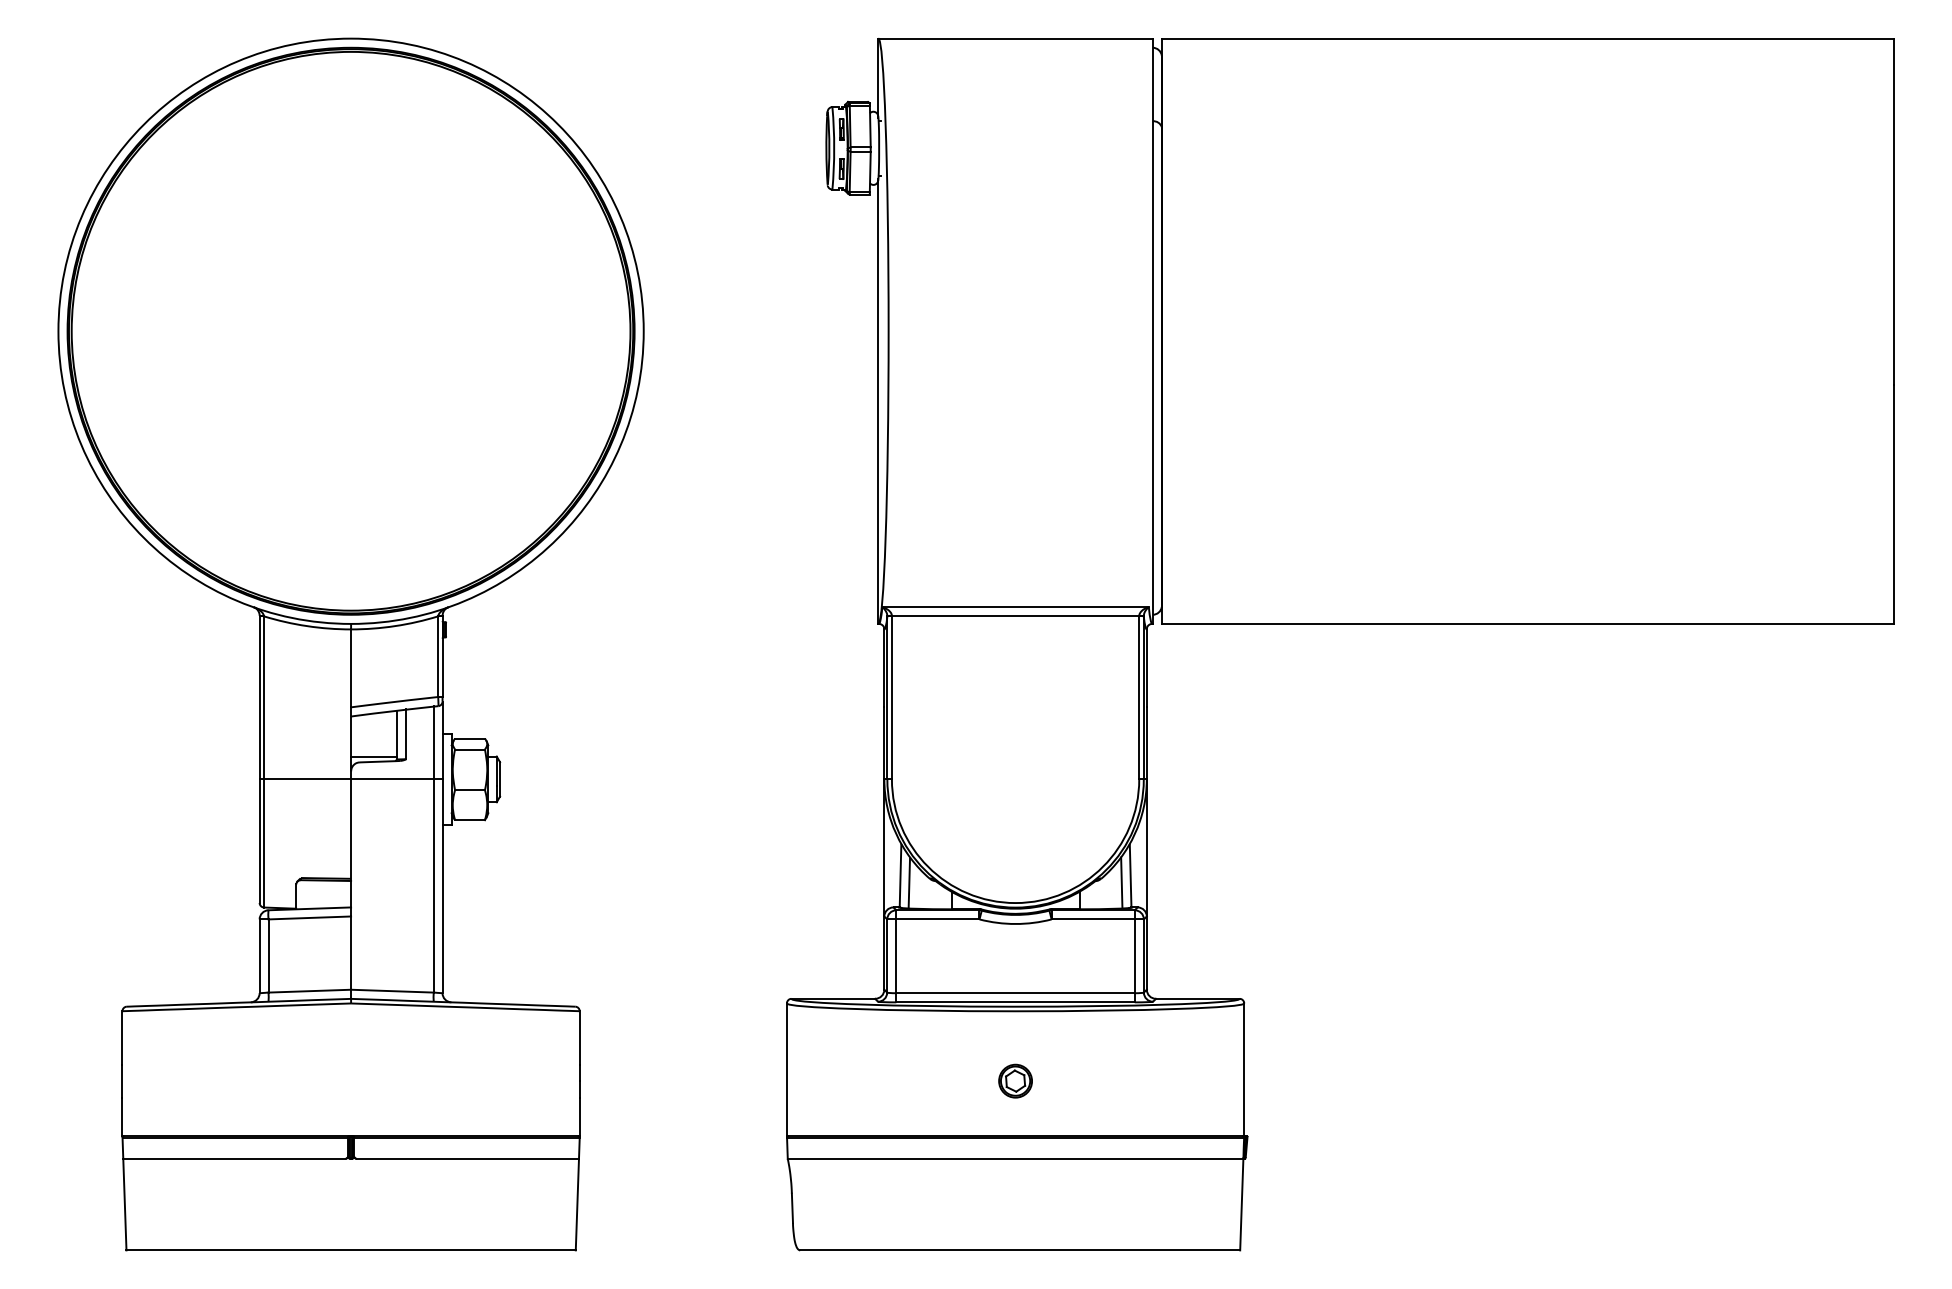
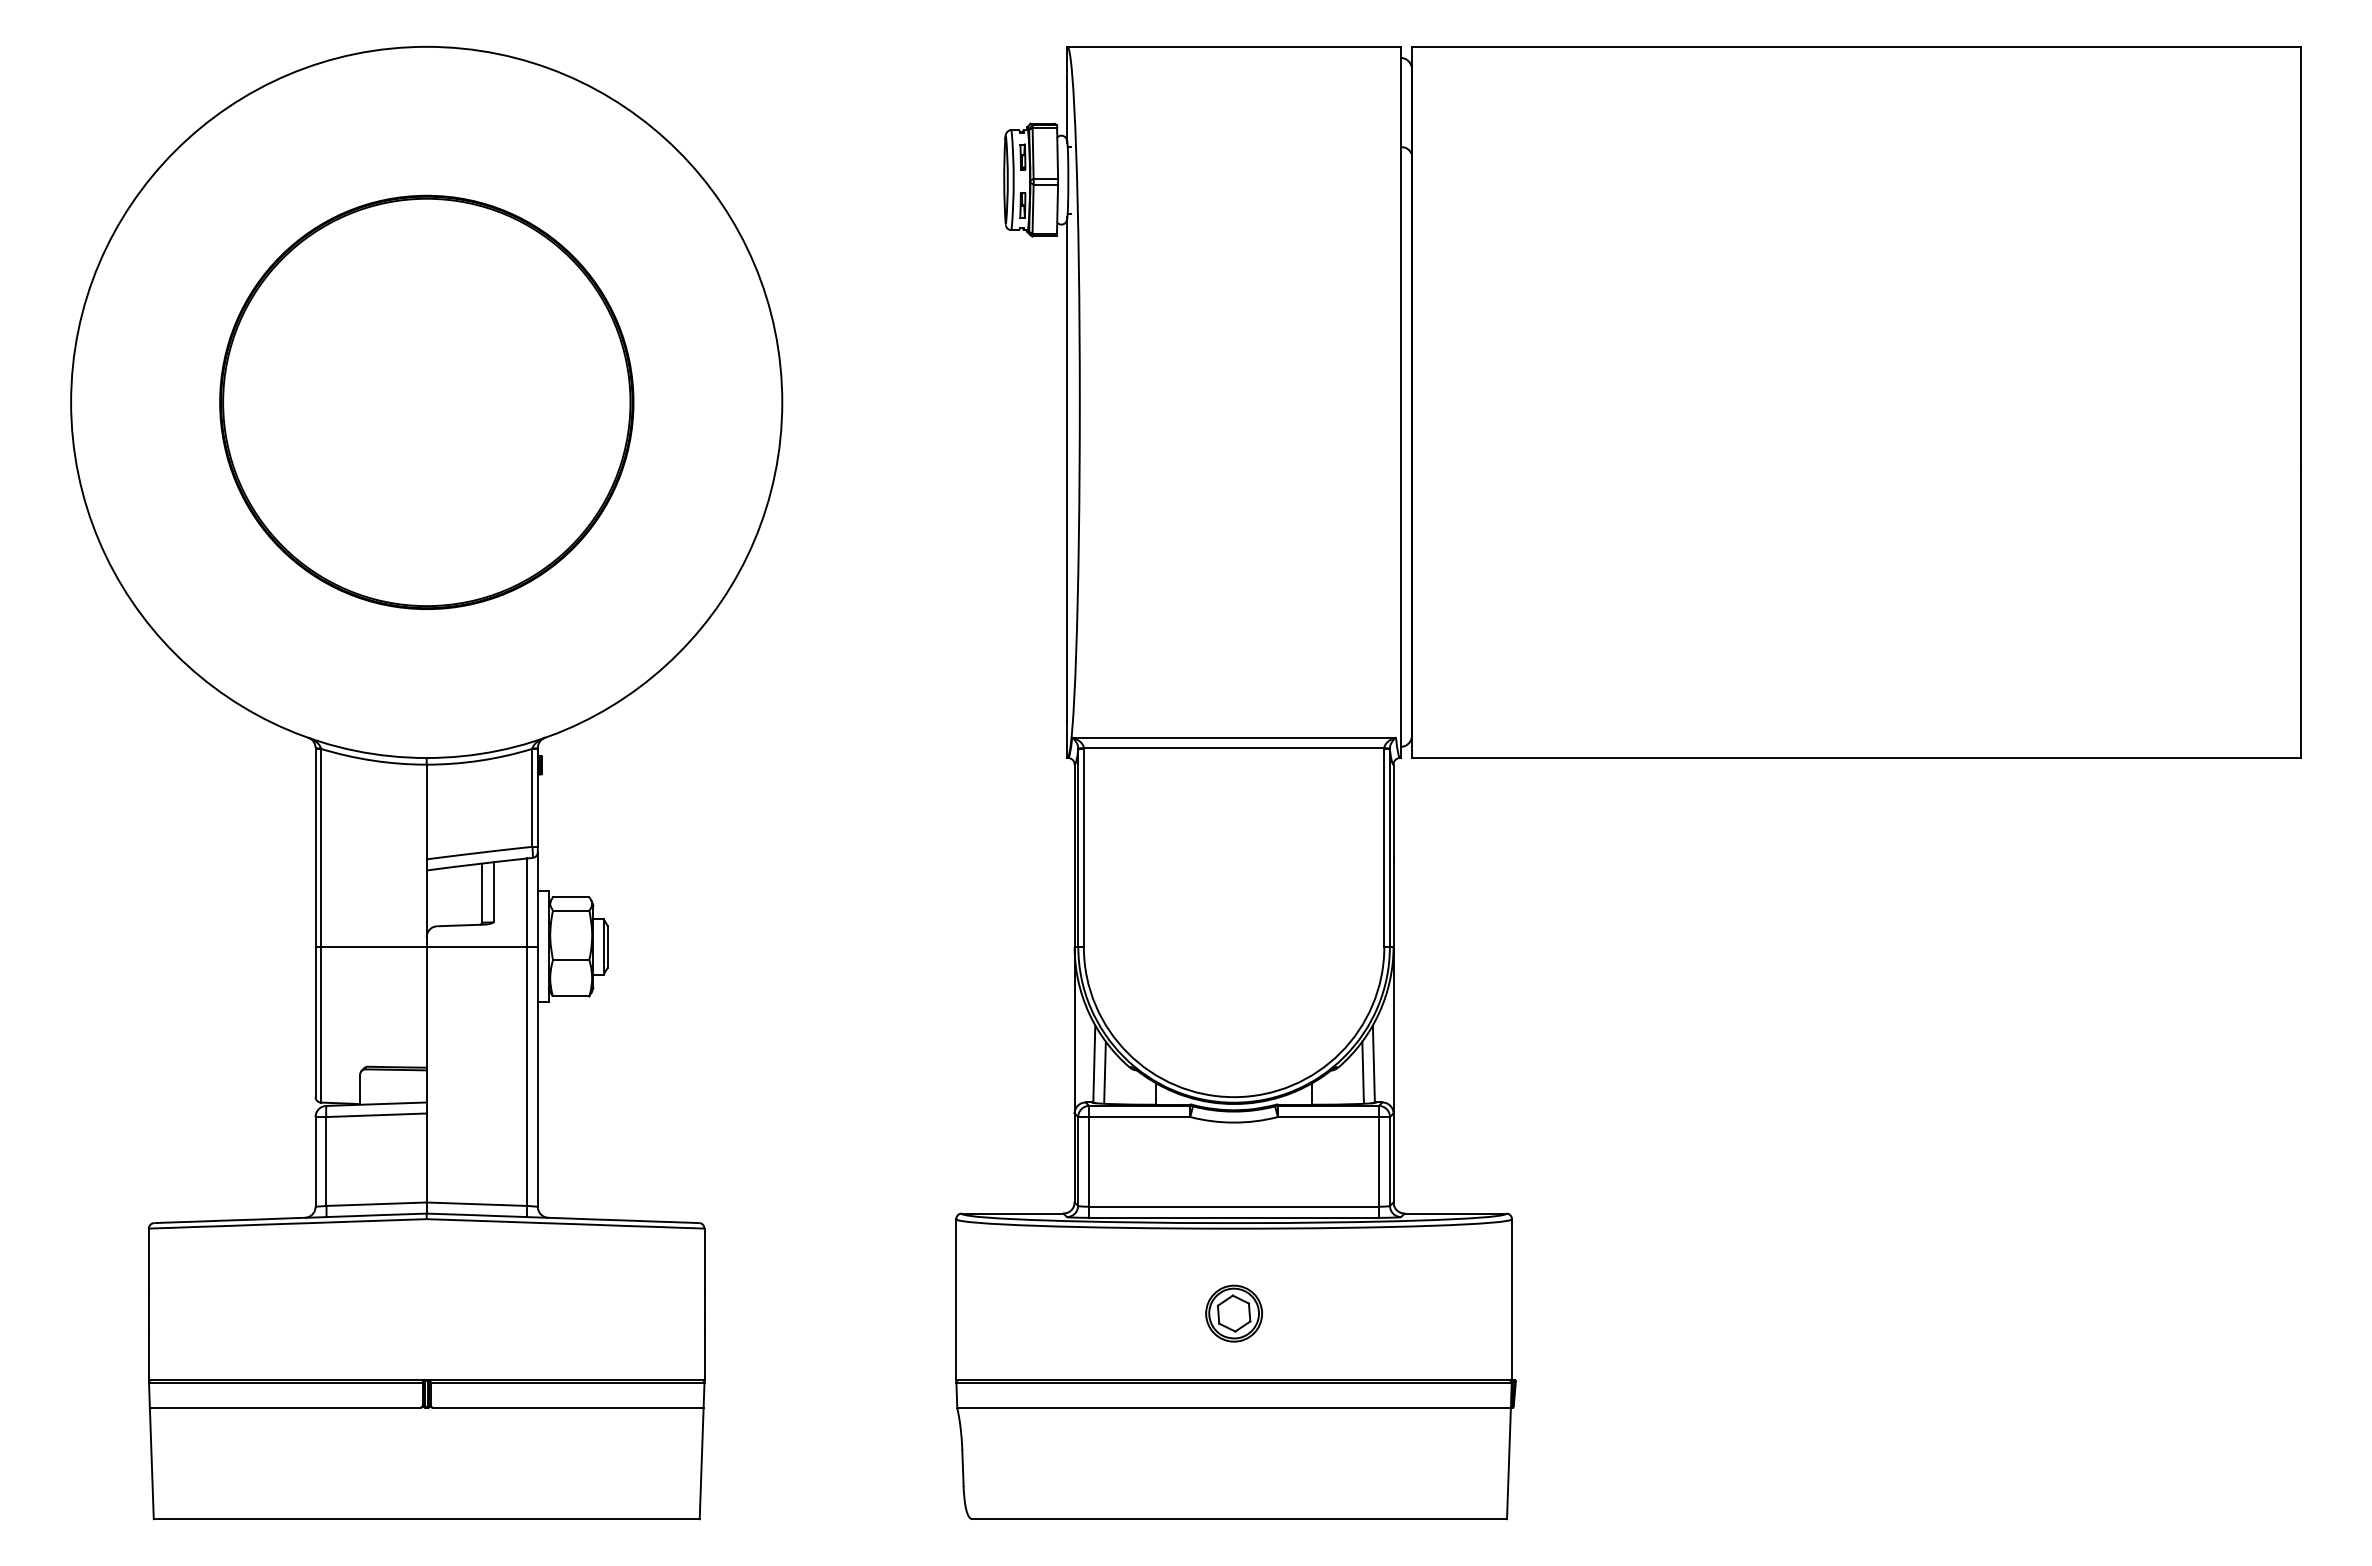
part: (350, 331) -> (426, 402), size x0.6
line: (373, 756) -> (454, 919), removed
part: (1015, 1081) -> (1233, 1313), size x1.4

